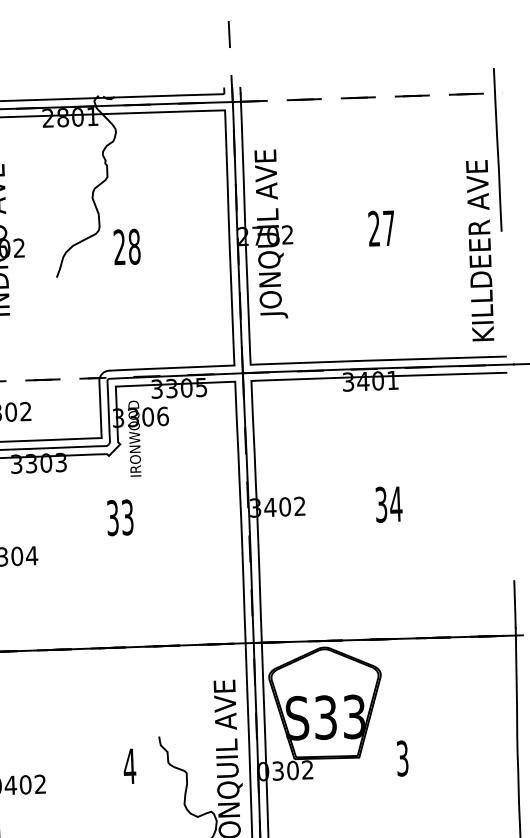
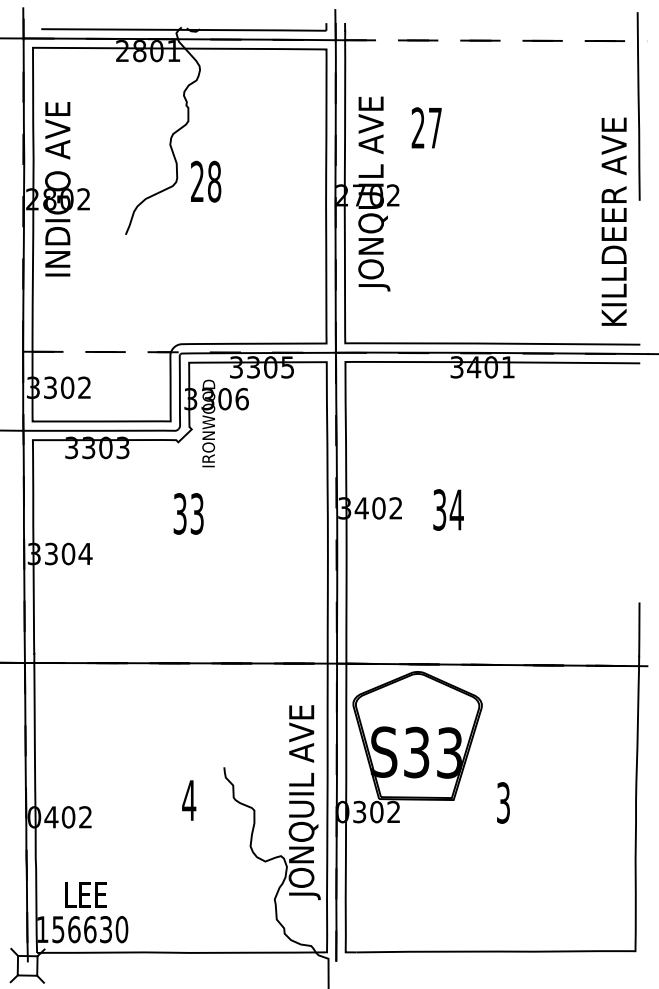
text: (381, 228) -> (426, 127), moved
text: (127, 246) -> (206, 181), moved
text: (388, 504) -> (448, 509), moved

